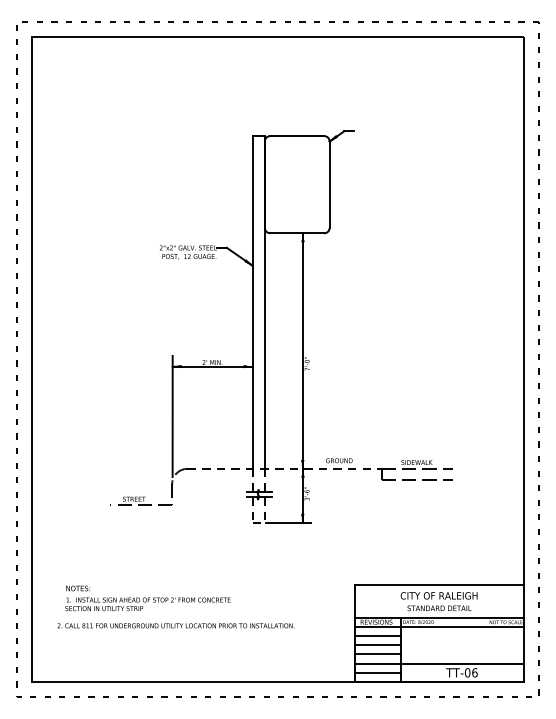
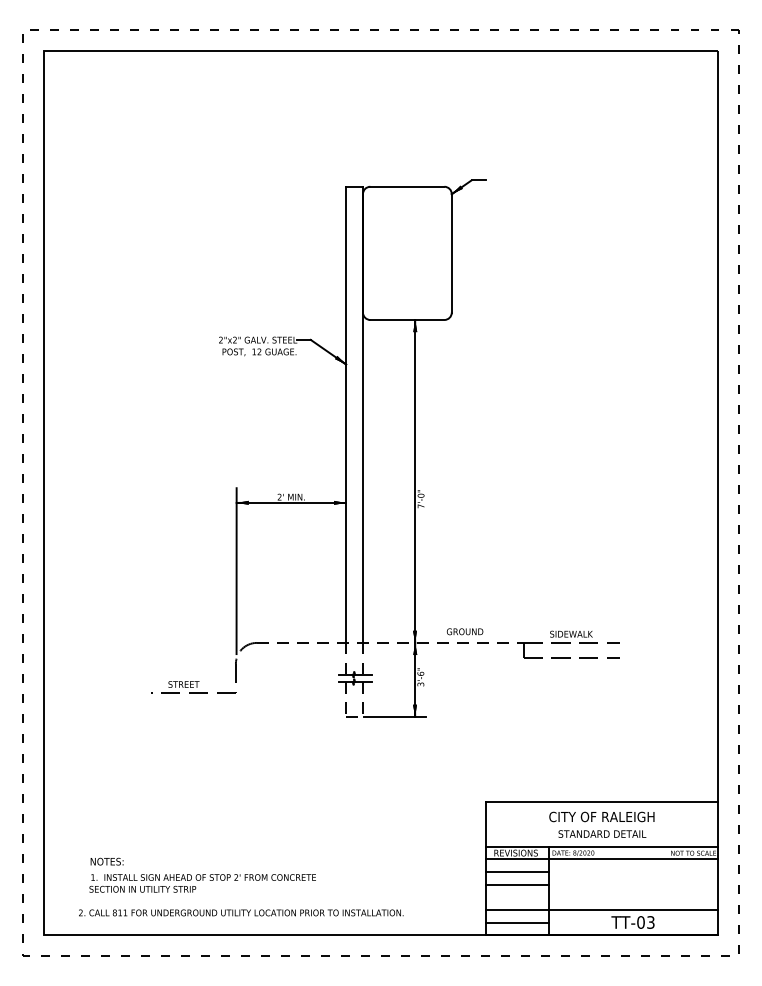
text: (175, 606) -> (240, 886), moved
line: (377, 654) -> (517, 897), removed
text: (474, 672) -> (650, 922), TT-06 -> TT-03

